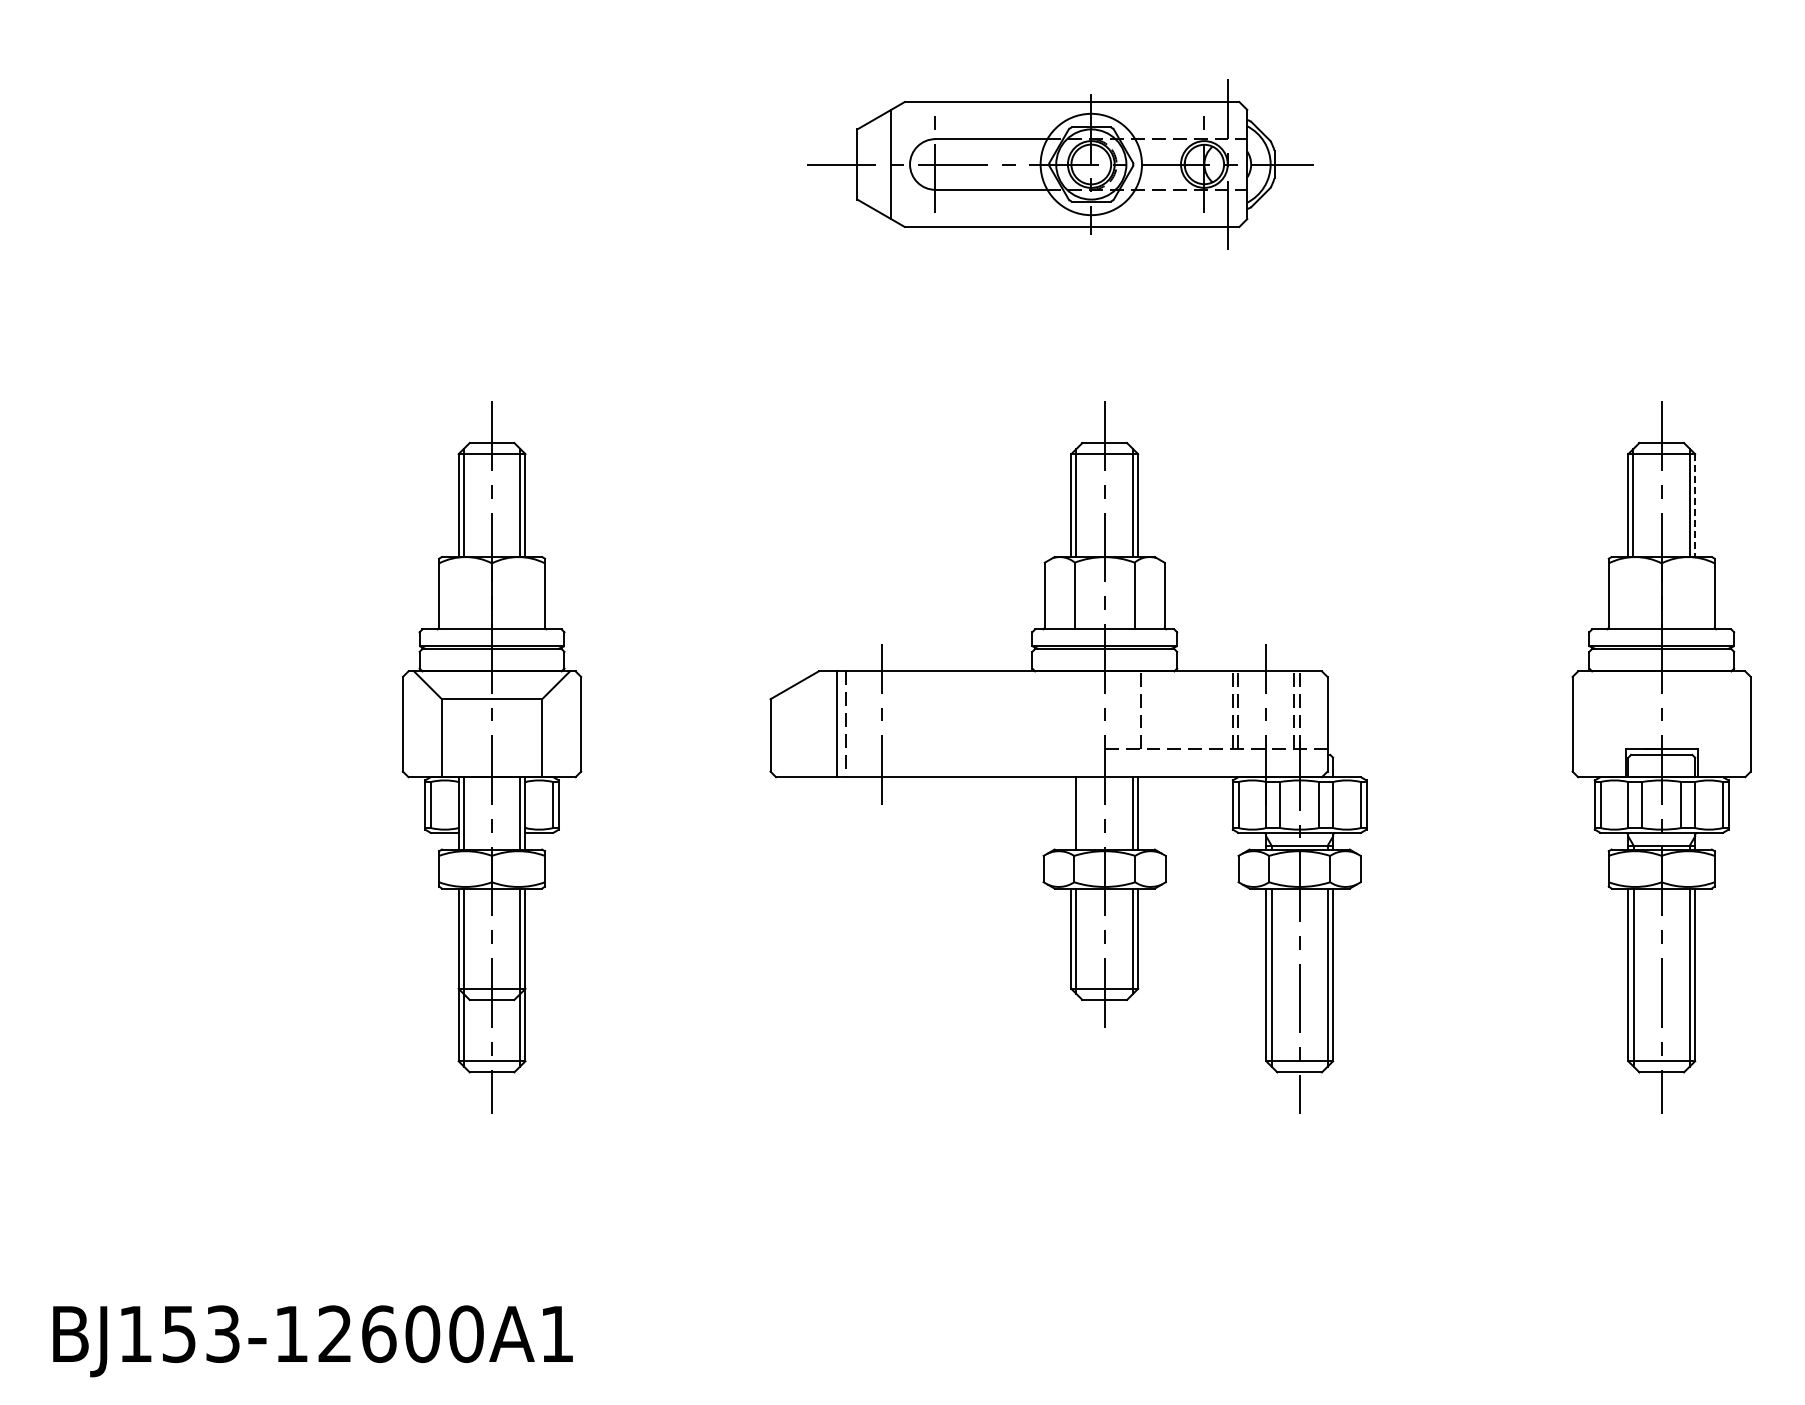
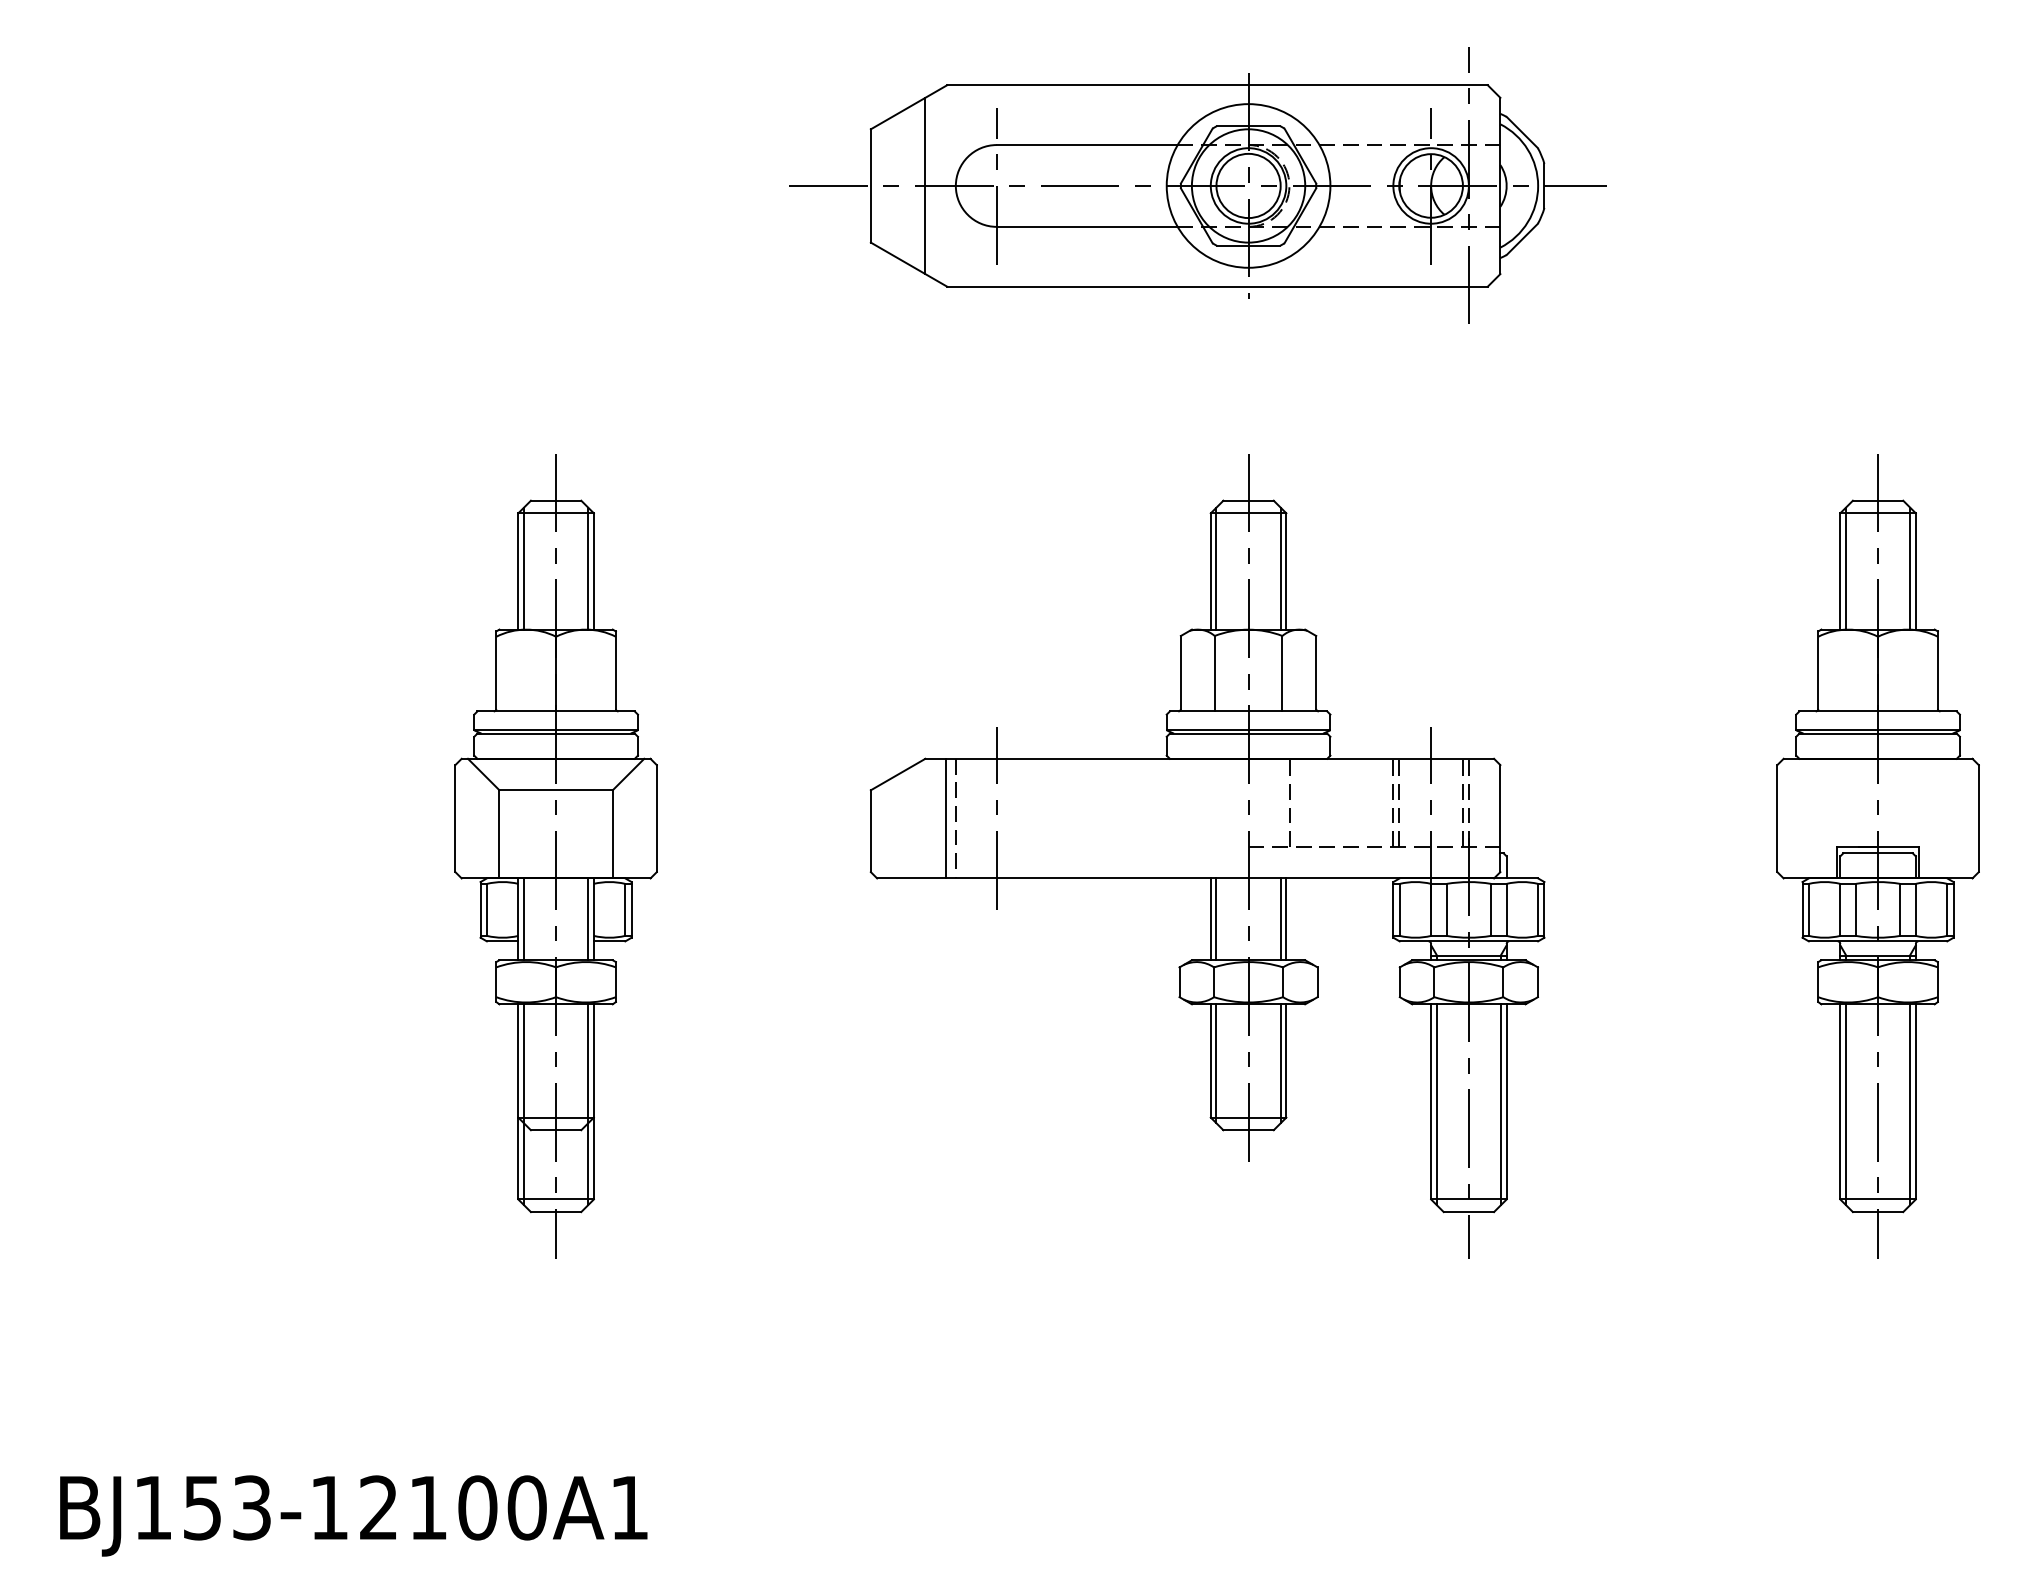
part: (1059, 164) -> (1197, 185), size x1.43
line: (1695, 506) -> (1916, 572), dashed -> solid
line: (1071, 813) -> (1211, 919), added
text: (379, 1333) -> (428, 1507), BJ153-12600A1 -> BJ153-12100A1

